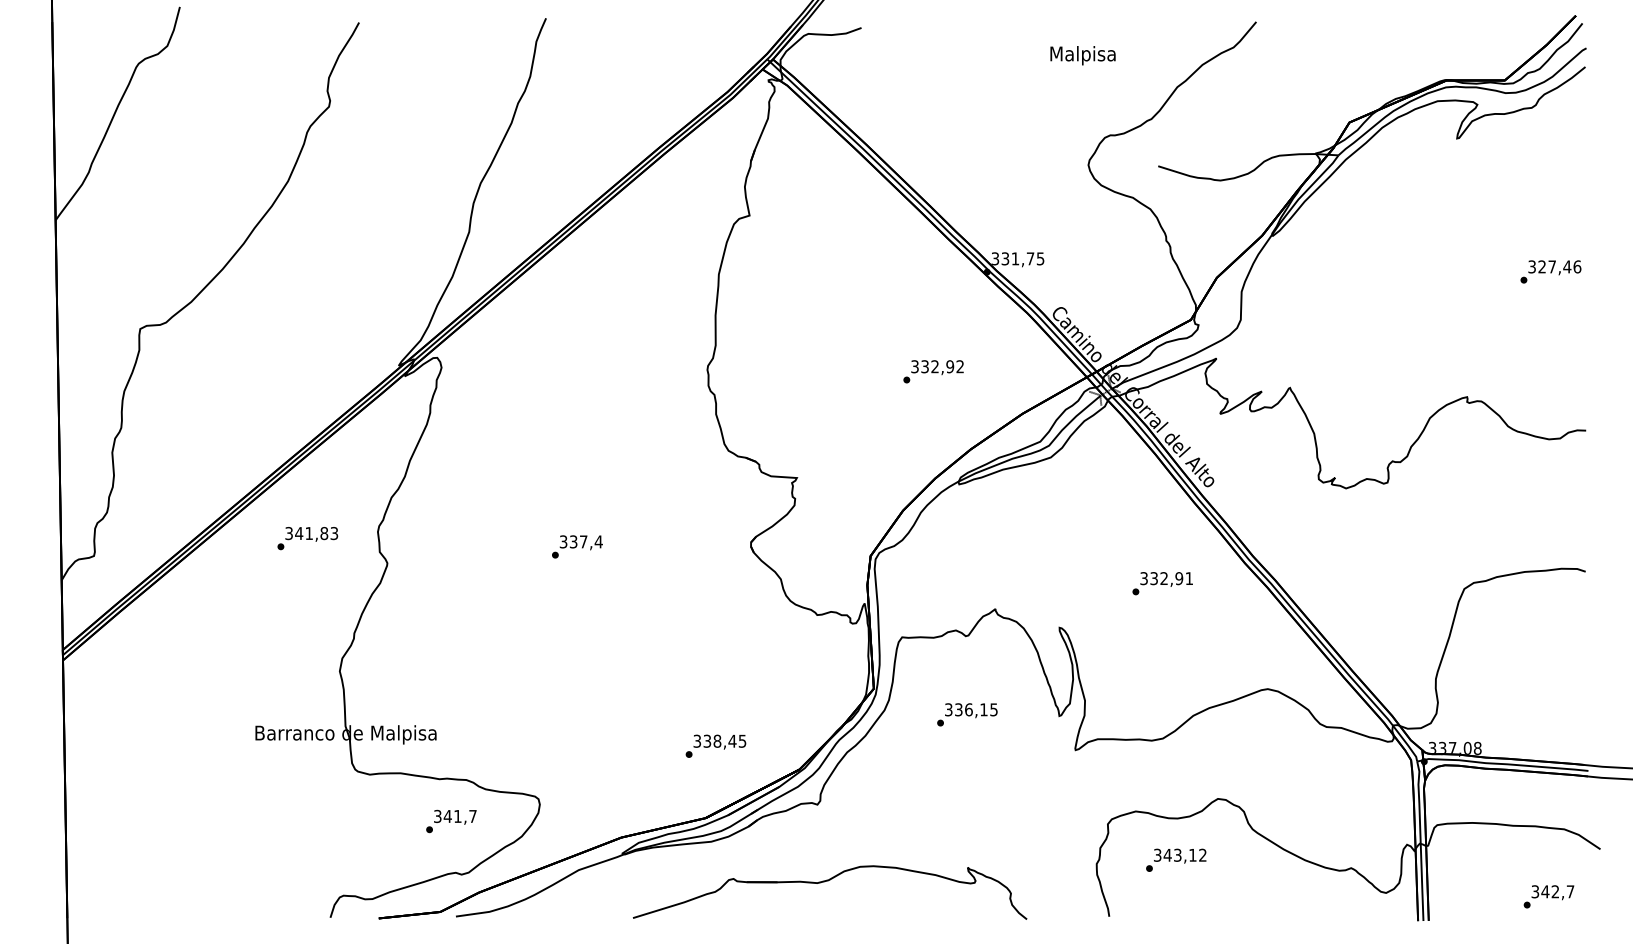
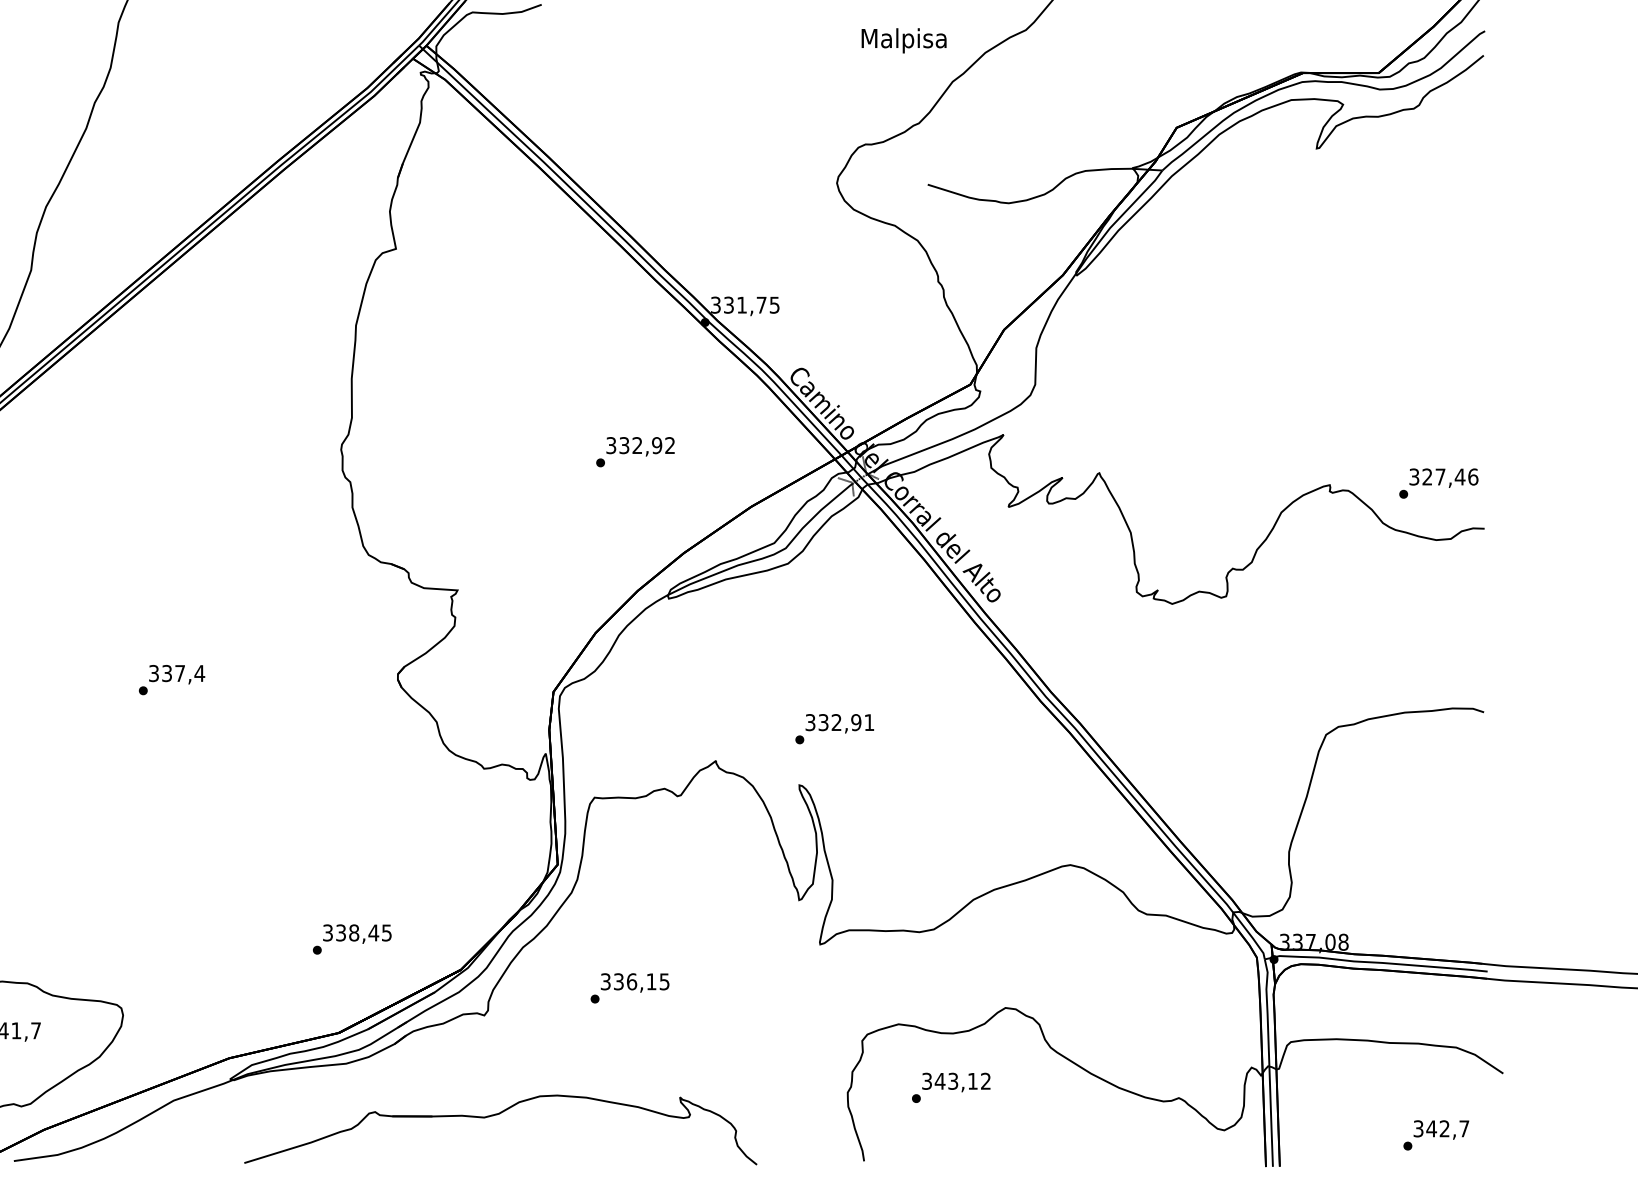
text: (1082, 55) -> (903, 40), moved
text: (1550, 271) -> (1438, 483), moved
text: (1162, 583) -> (834, 728), moved
text: (967, 714) -> (630, 987), moved

